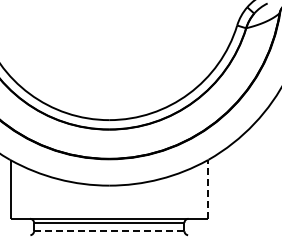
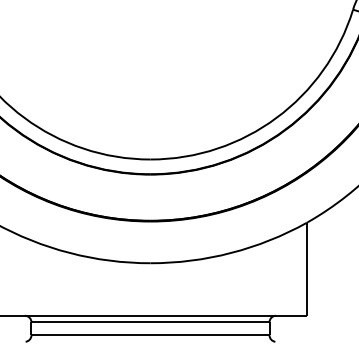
line: (207, 189) -> (306, 269), dashed -> solid
line: (109, 231) -> (150, 335), dashed -> solid

